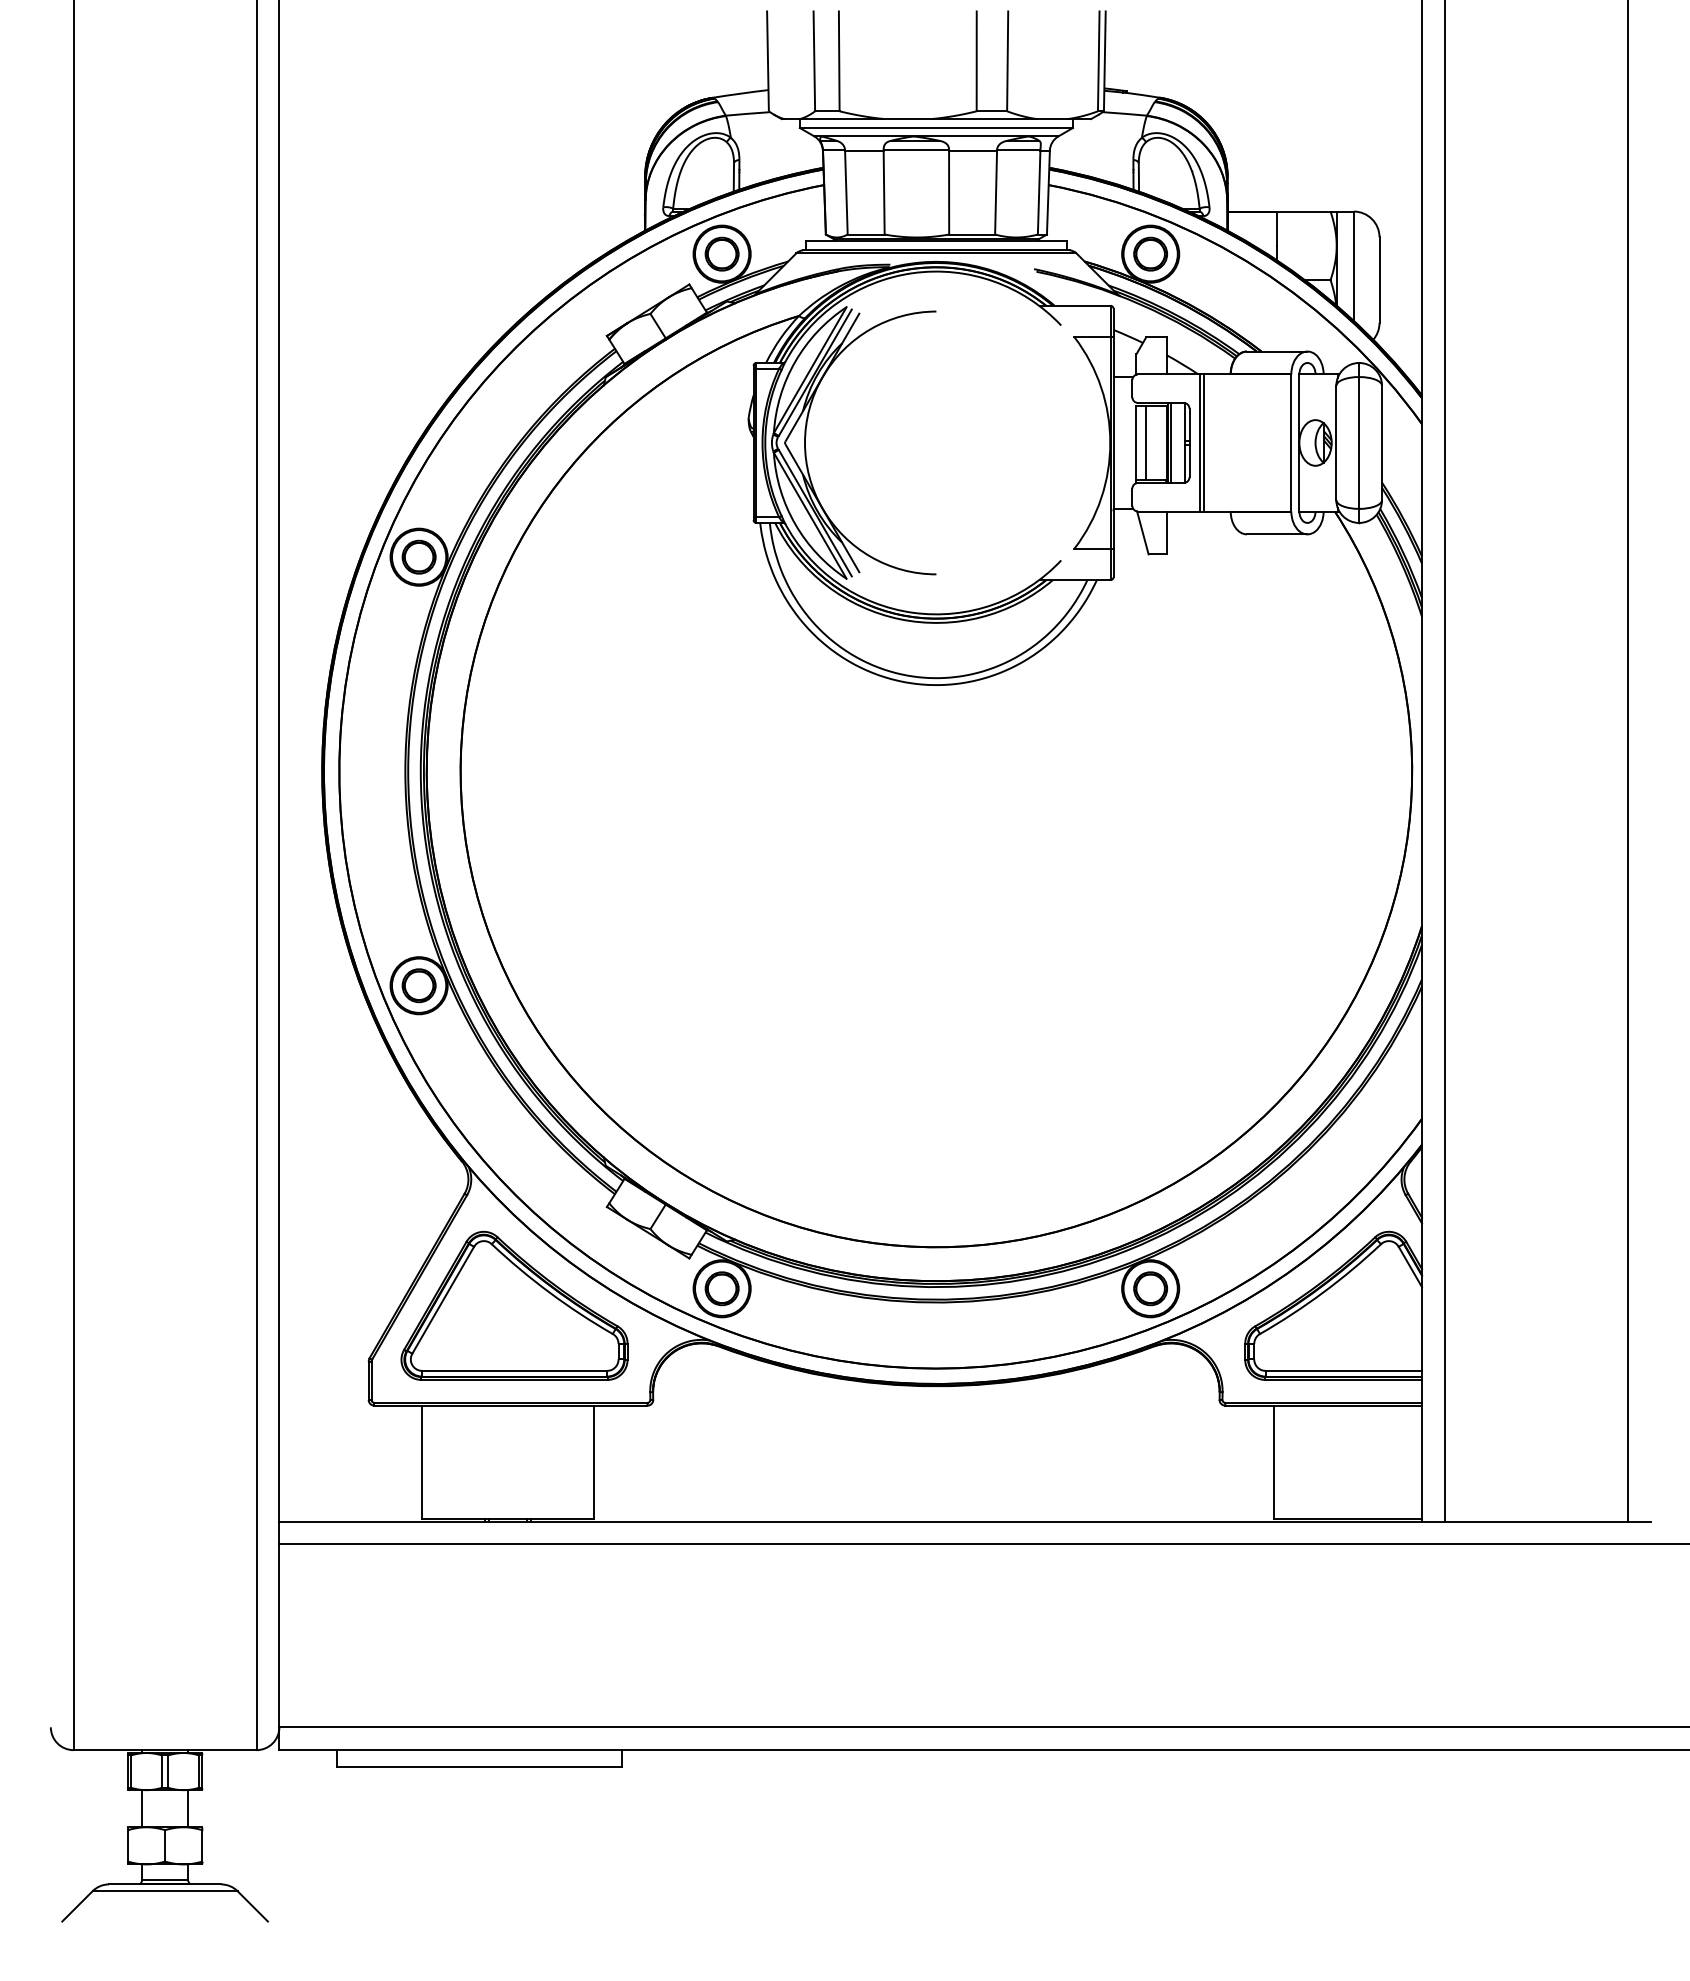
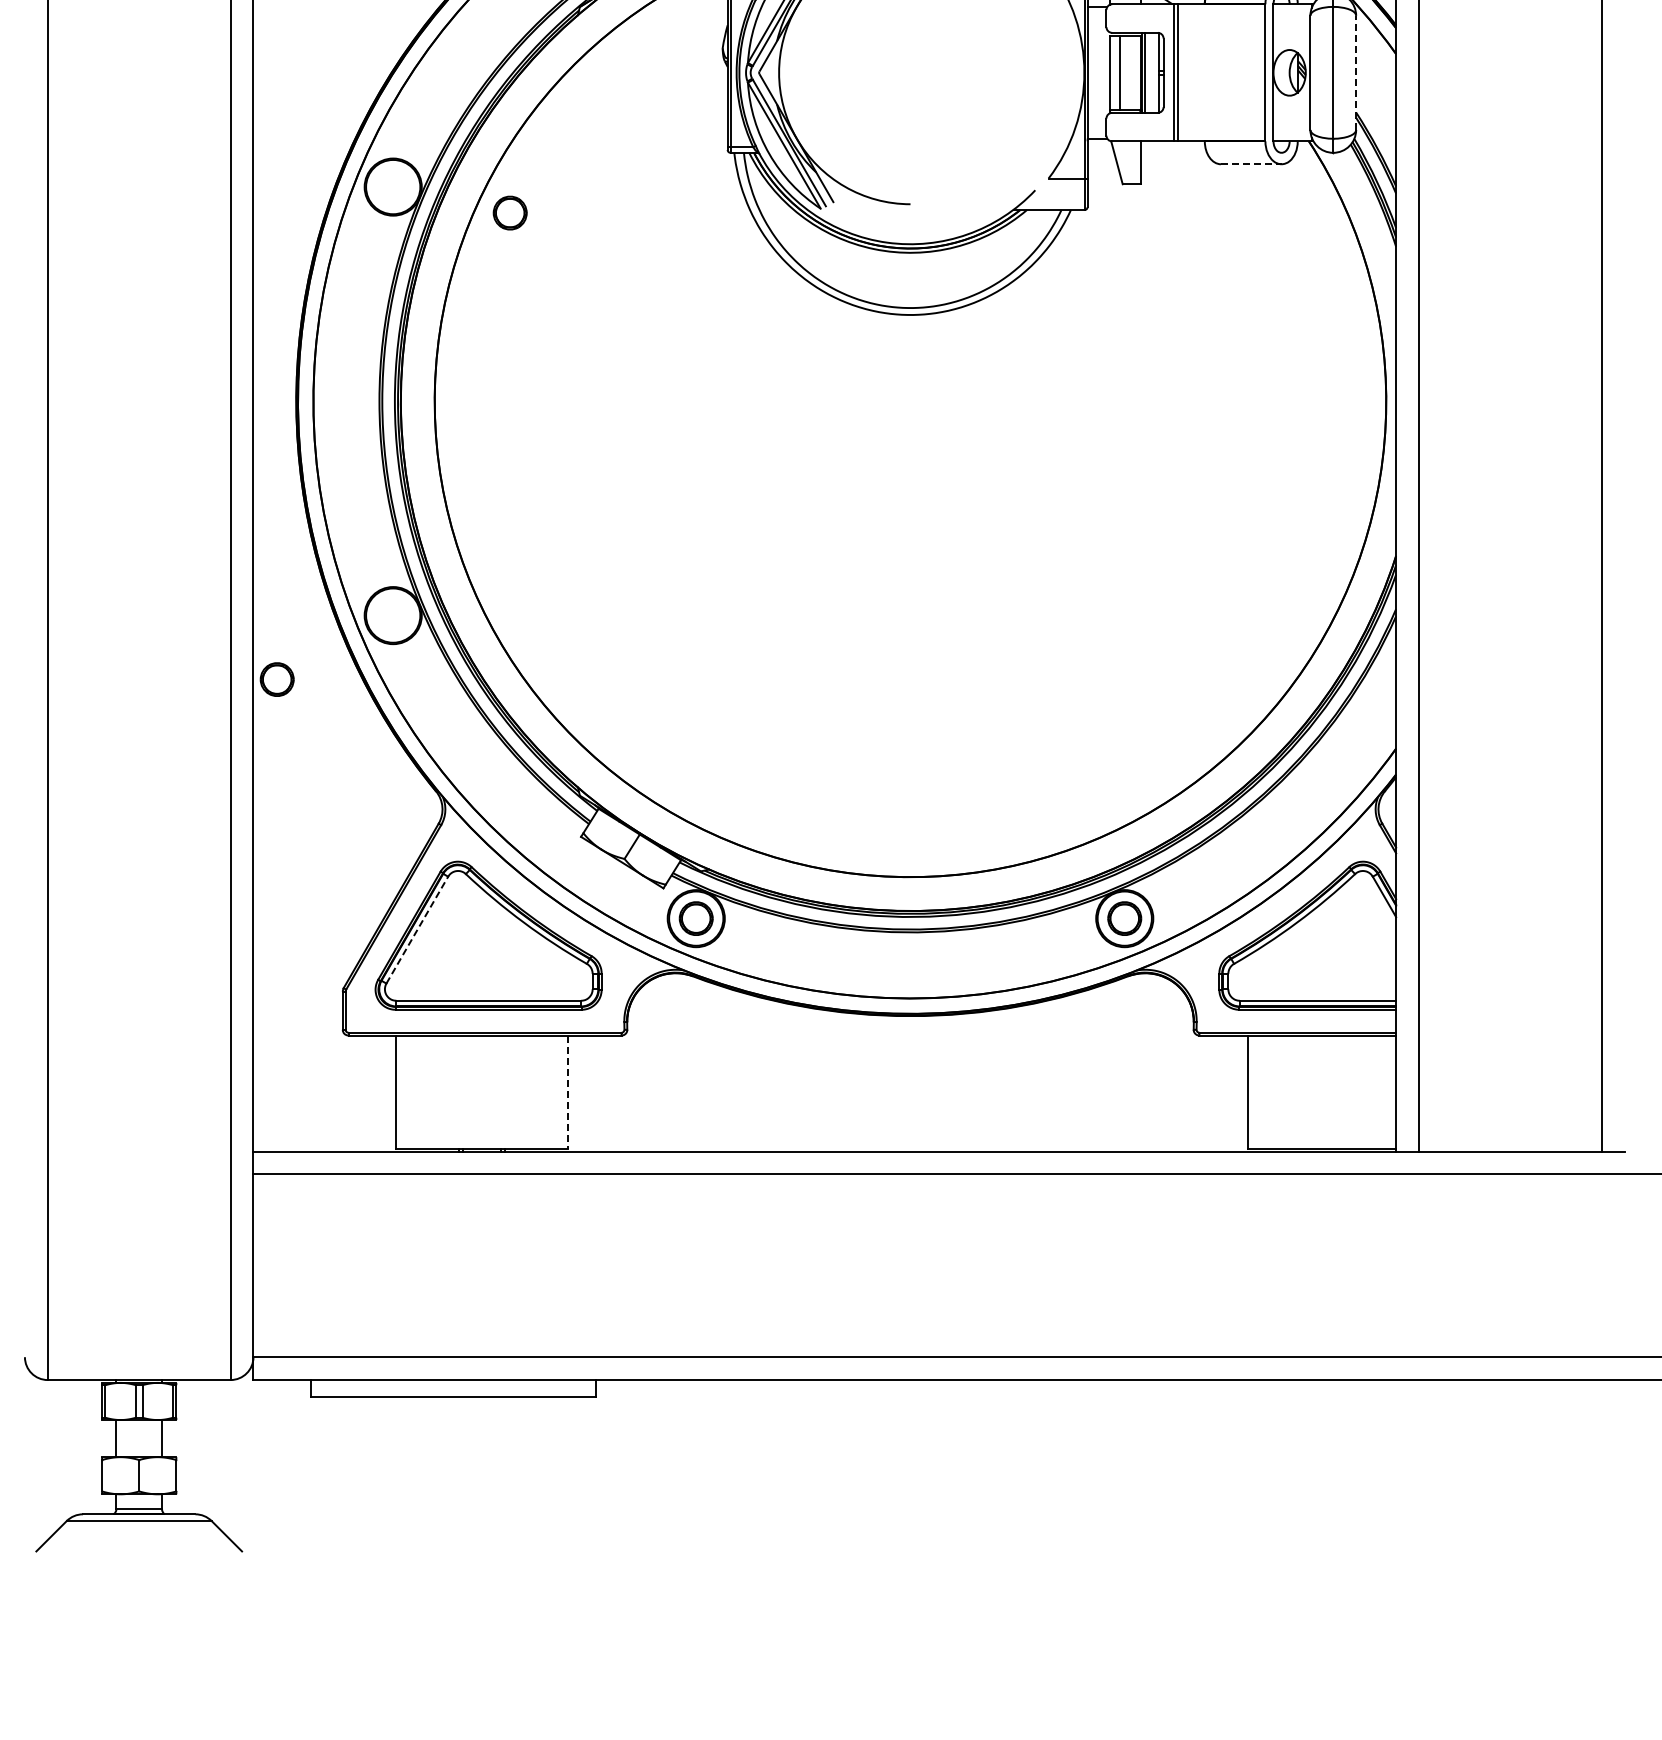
line: (1382, 442) -> (1356, 72), solid -> dashed
line: (1277, 534) -> (1251, 164), solid -> dashed
part: (418, 556) -> (509, 212), moved
part: (418, 985) -> (276, 679), moved
line: (443, 1300) -> (417, 930), solid -> dashed
line: (593, 1462) -> (567, 1092), solid -> dashed

